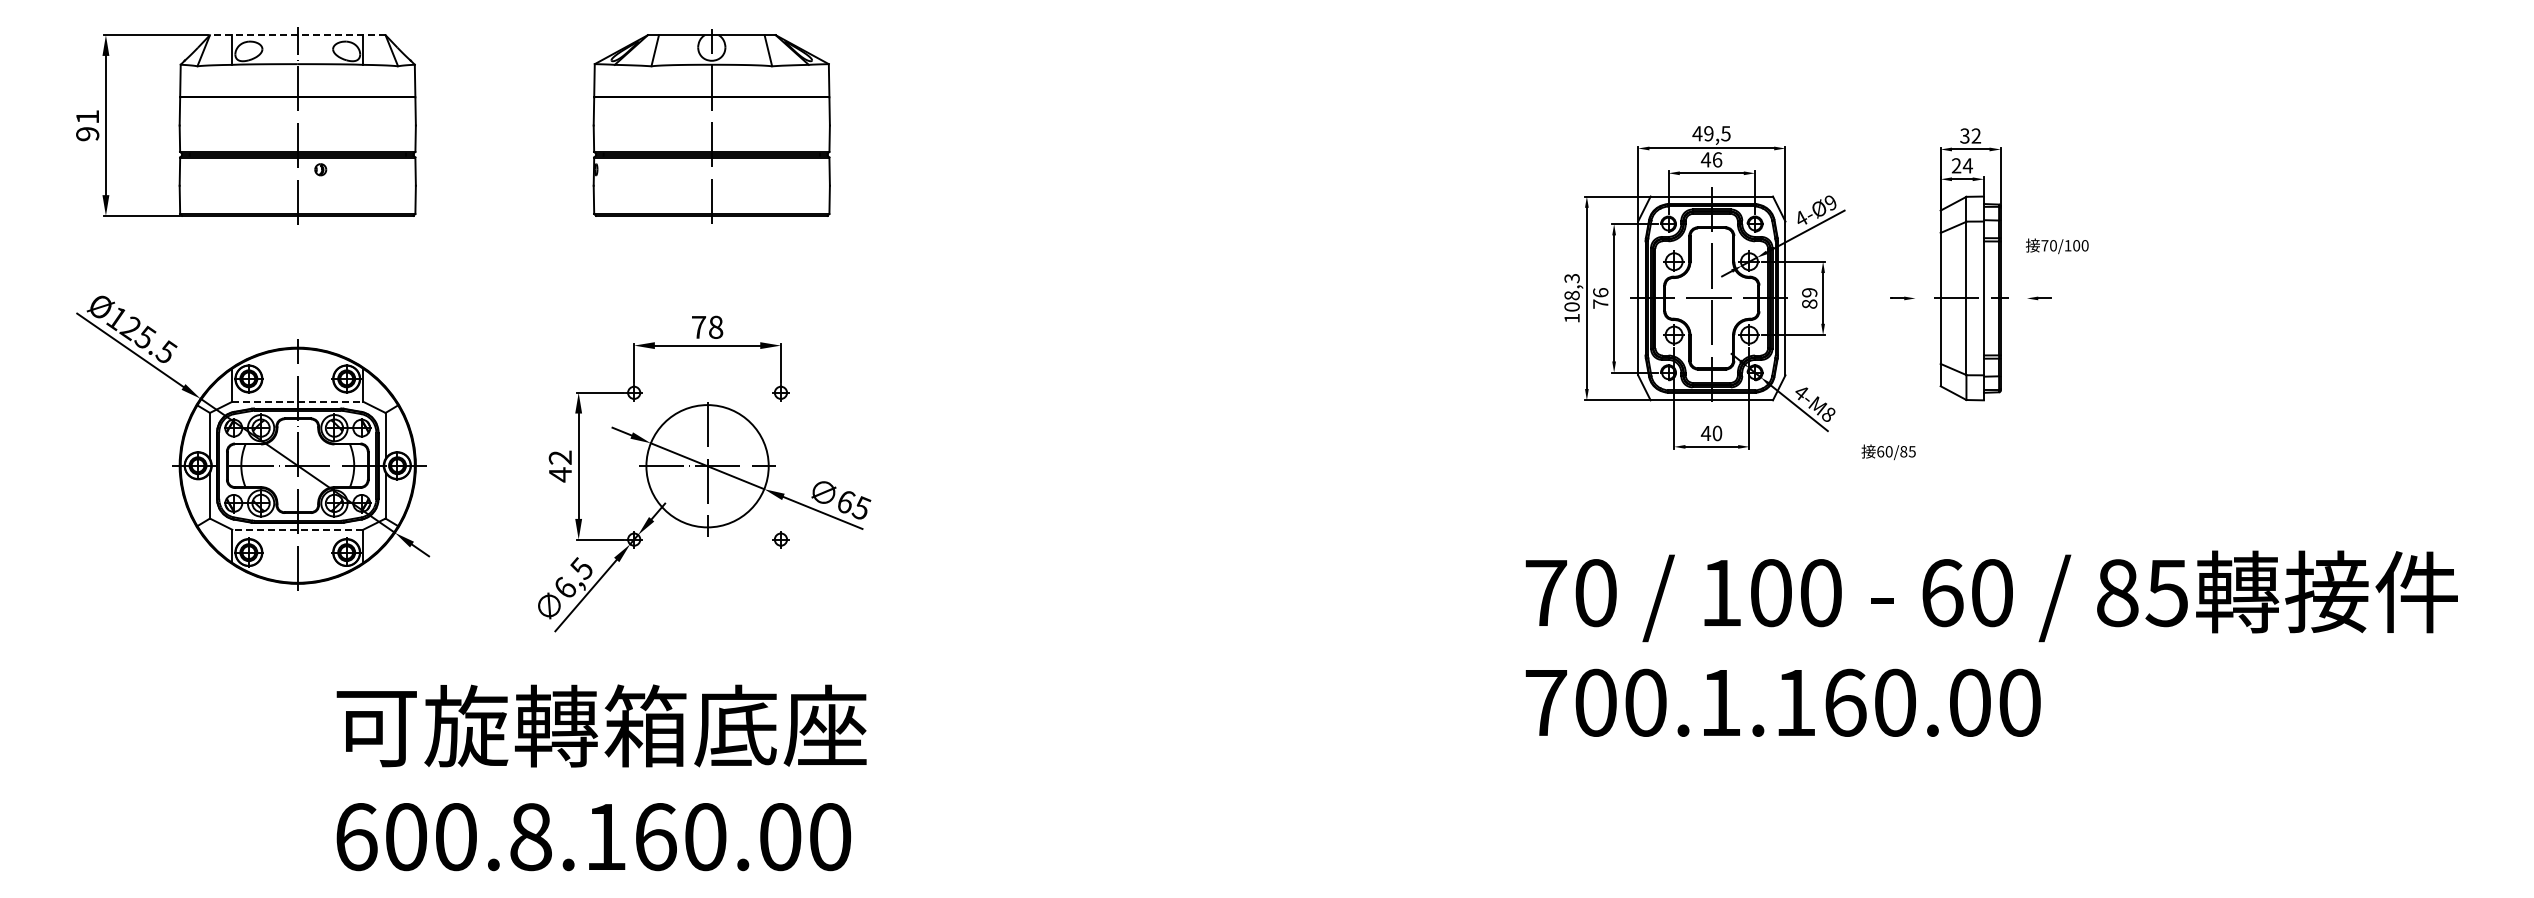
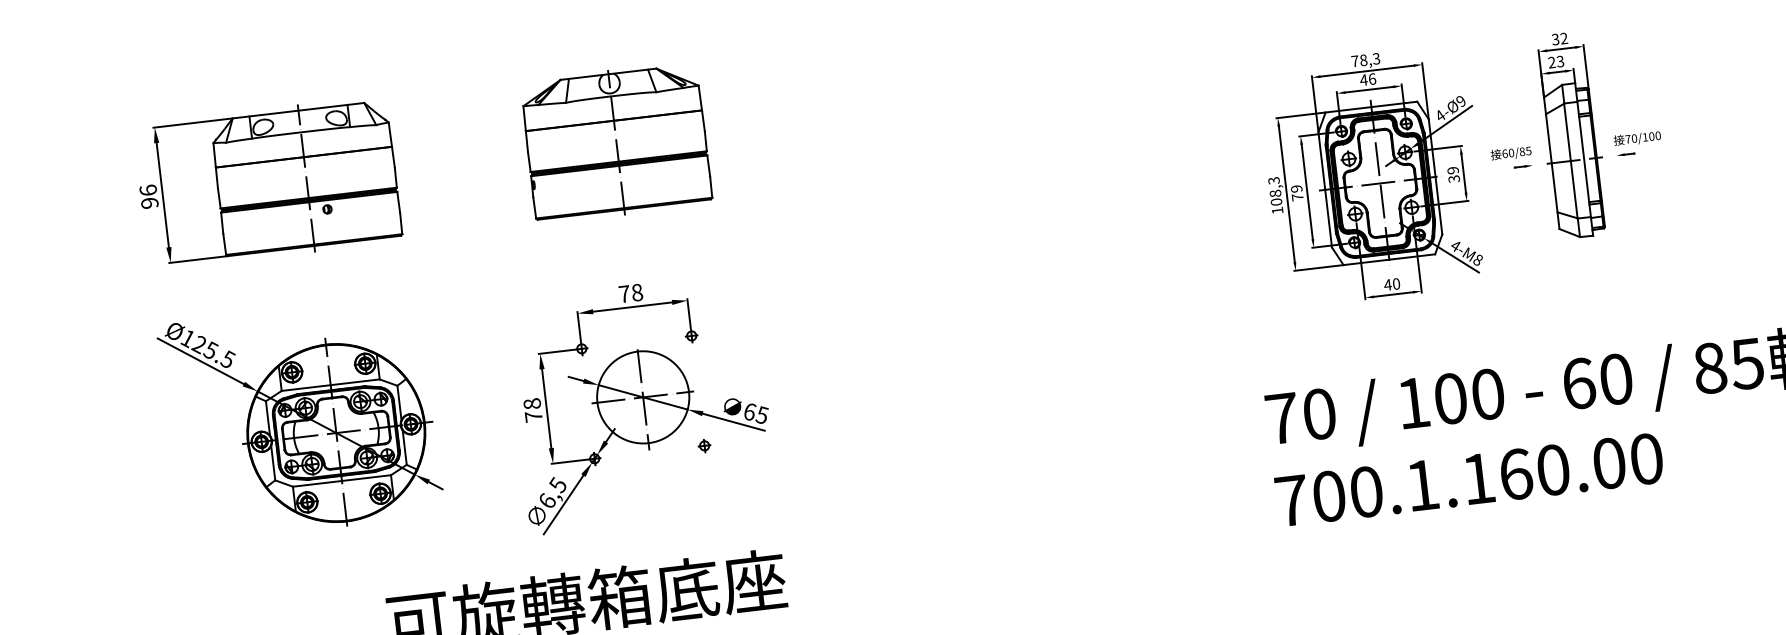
line: (297, 35) -> (298, 110), dashed -> solid
text: (87, 116) -> (148, 190), 91 -> 96
text: (1711, 133) -> (1365, 59), 49,5 -> 78,3
text: (1967, 165) -> (1560, 61), 24 -> 23
text: (2057, 246) -> (1637, 138), moved
text: (1600, 292) -> (1296, 188), 76 -> 79
text: (1809, 303) -> (1453, 178), 89 -> 39
line: (298, 401) -> (331, 384), dashed -> solid
text: (1888, 452) -> (1511, 153), moved
text: (560, 466) -> (533, 410), 42 -> 78
line: (297, 529) -> (341, 480), dashed -> solid

